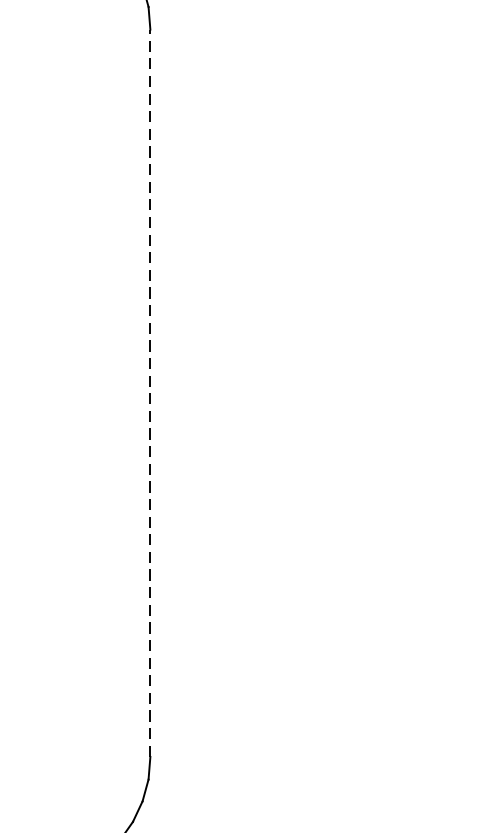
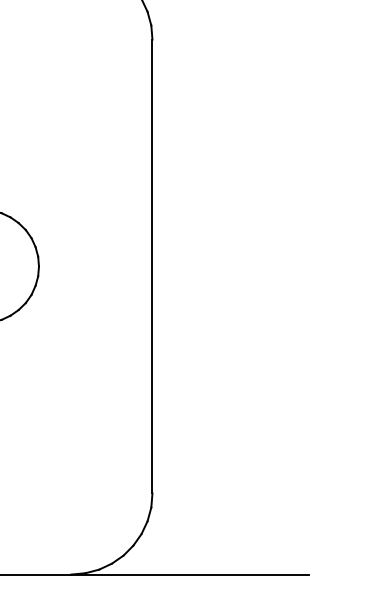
line: (150, 393) -> (152, 266), dashed -> solid

